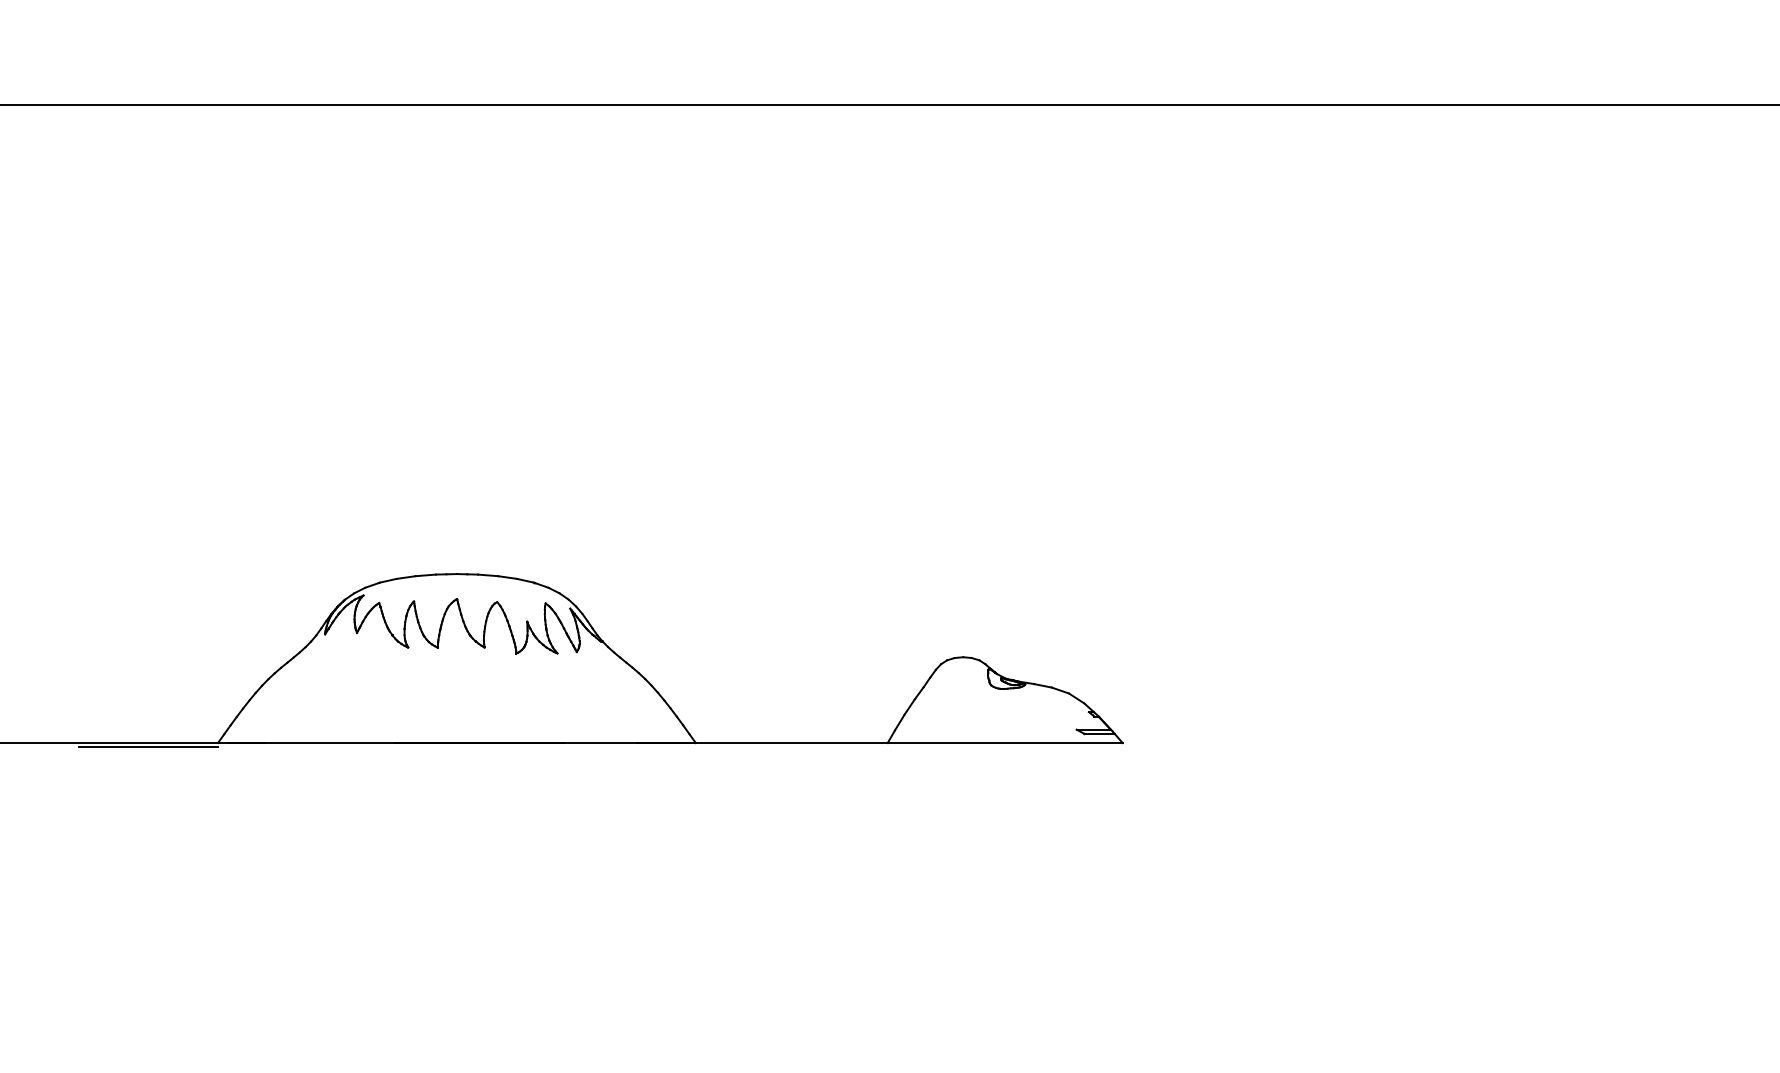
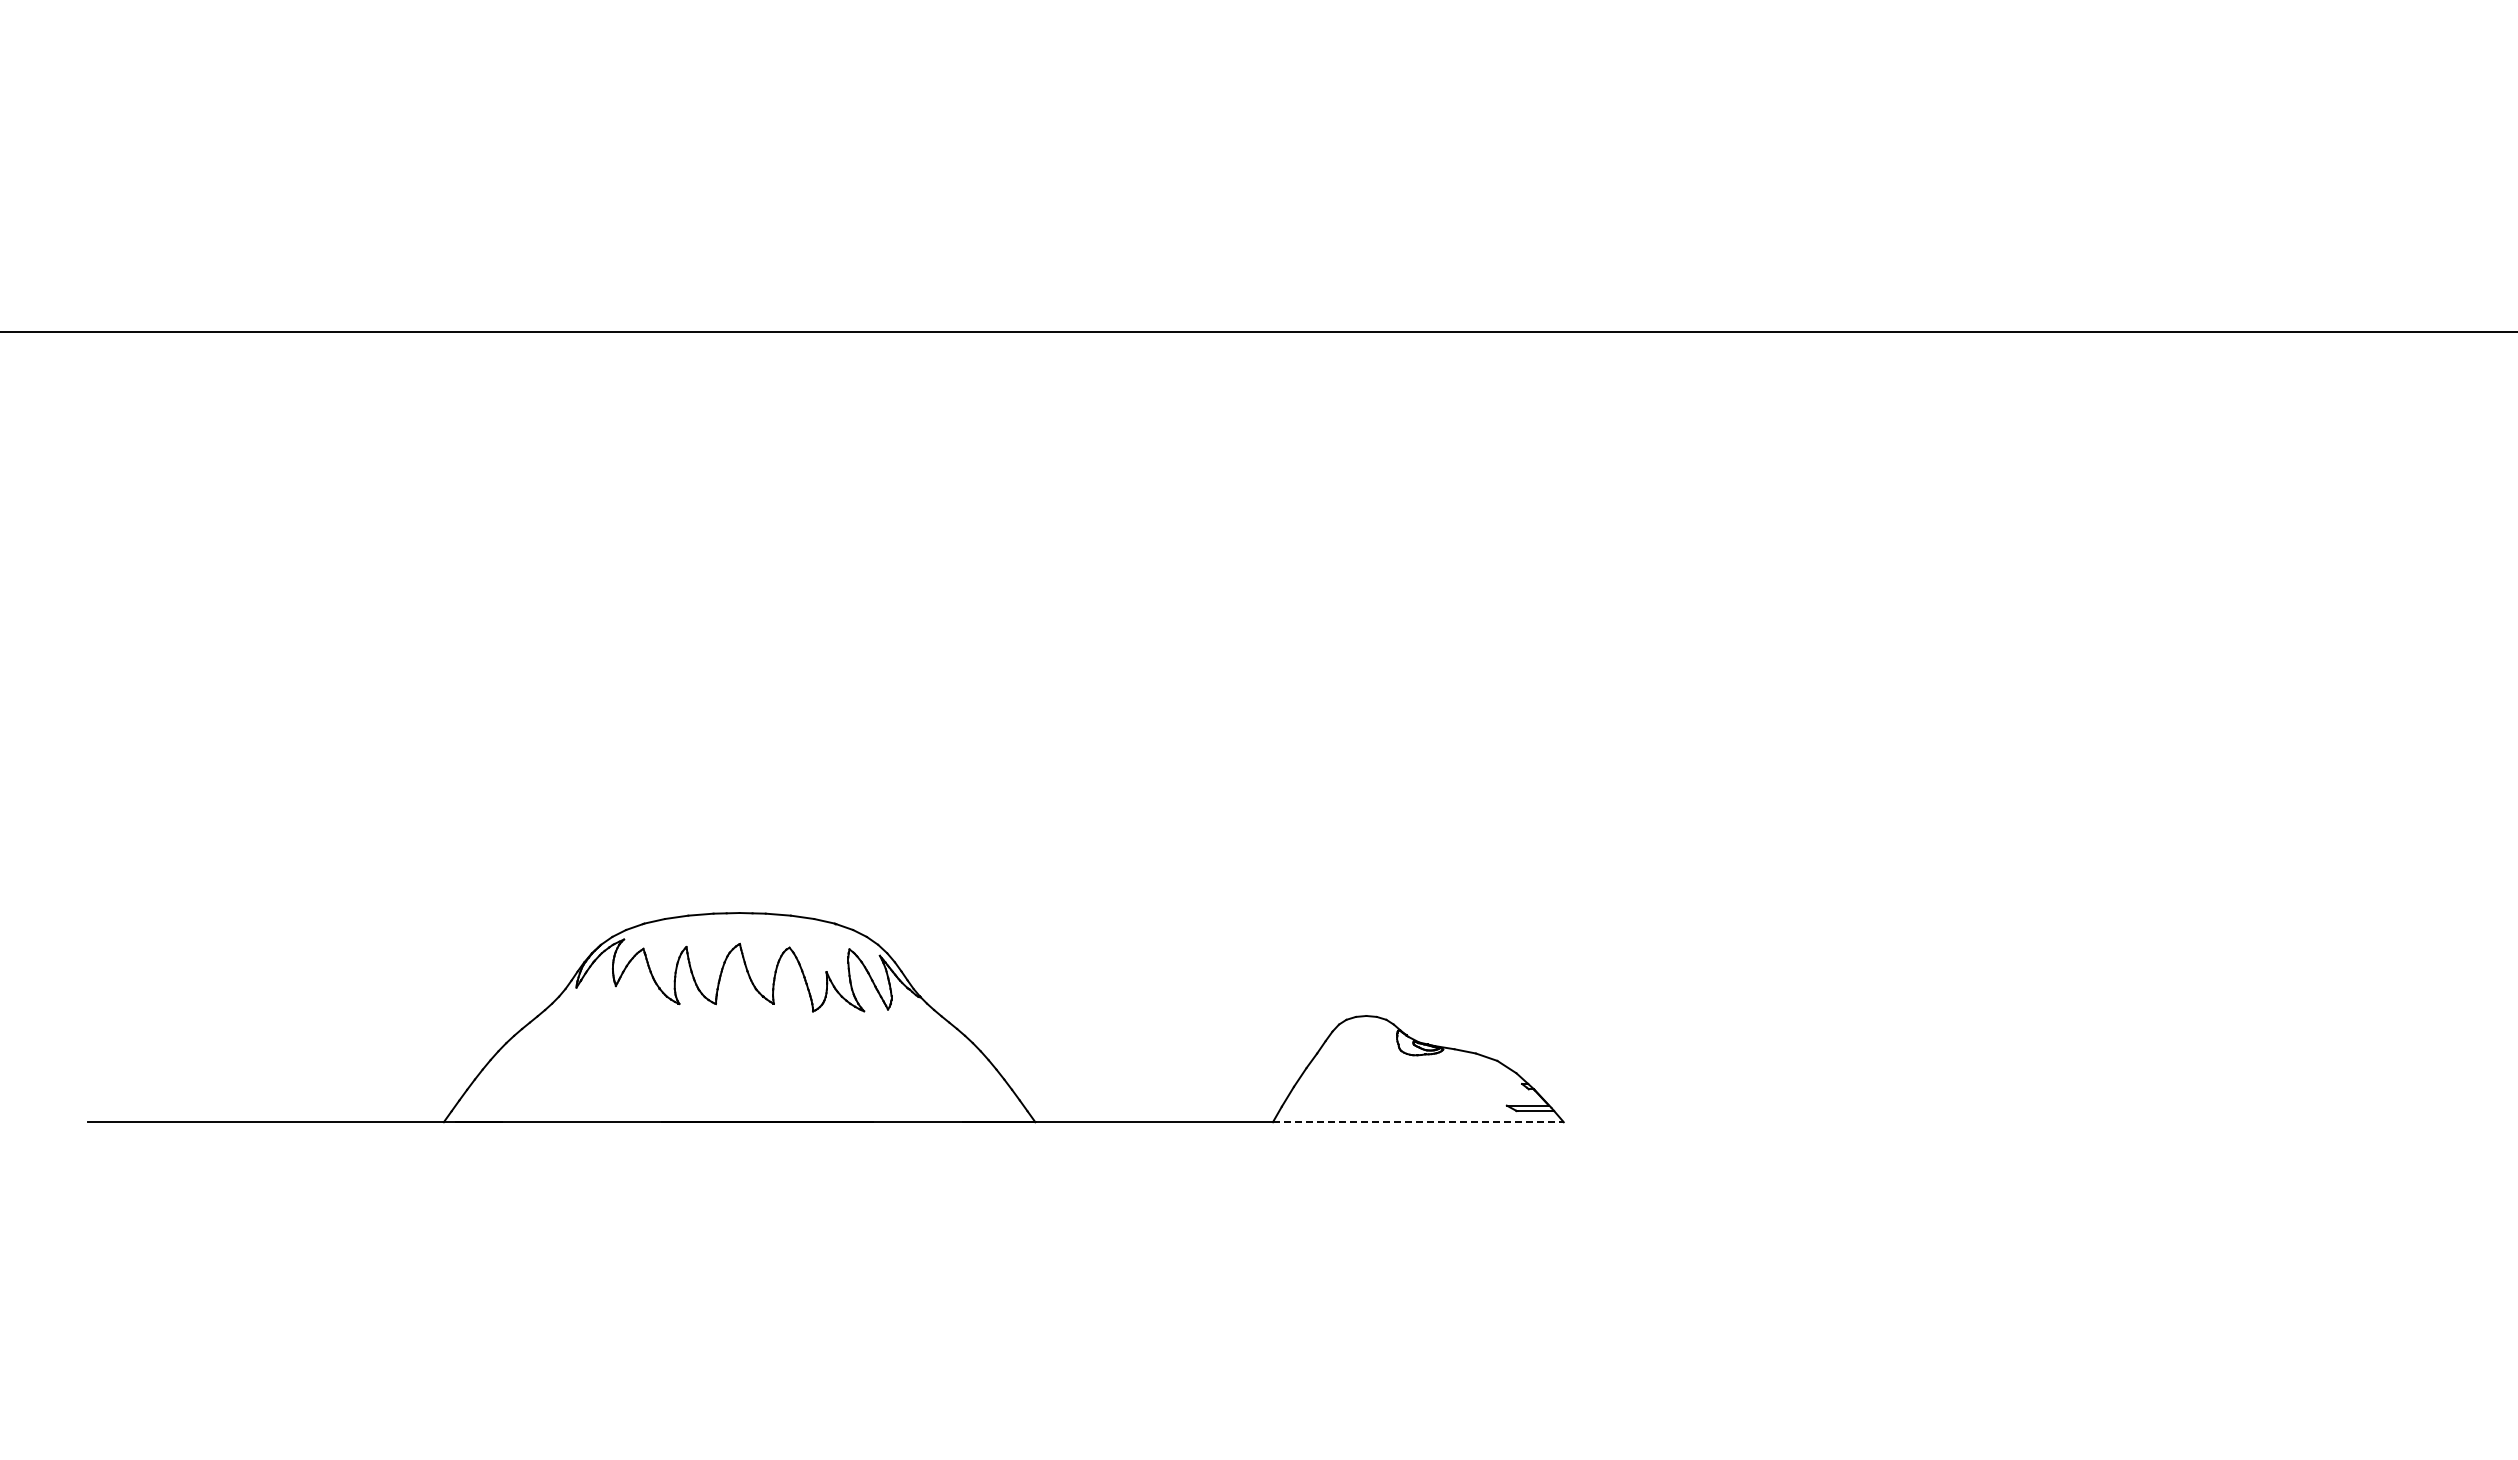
line: (1005, 743) -> (1418, 1122), solid -> dashed
line: (148, 747) -> (357, 1127), removed

